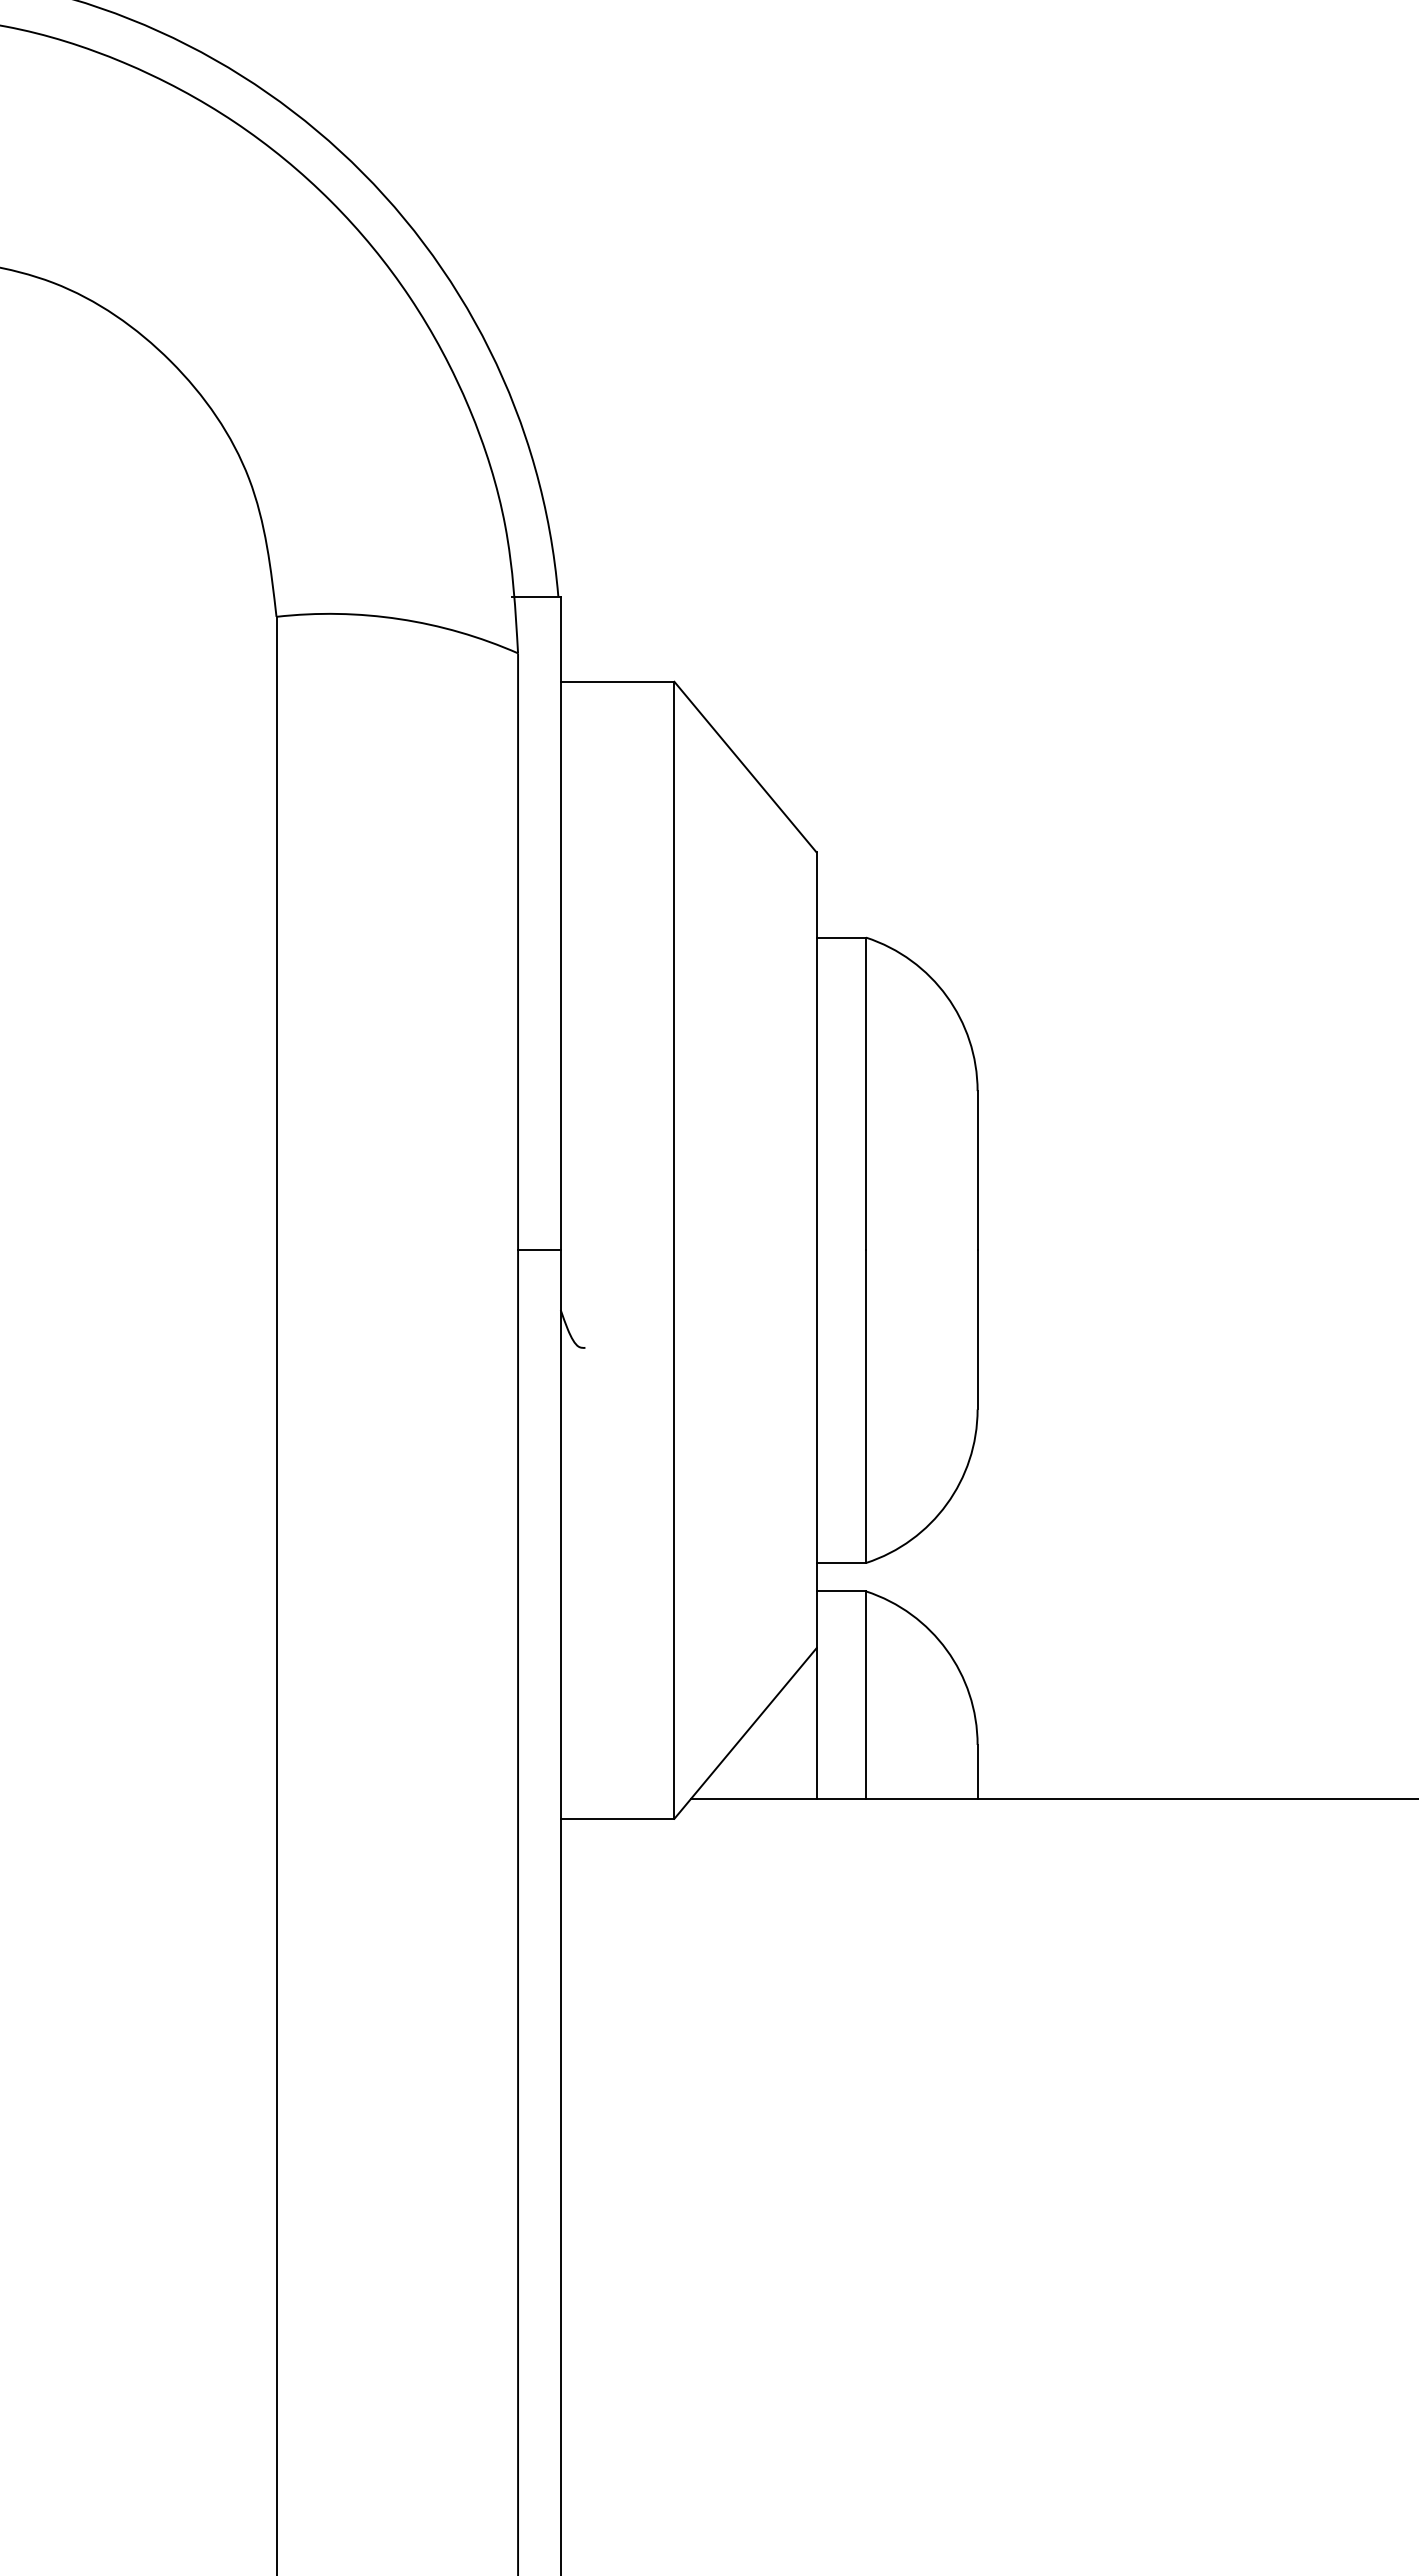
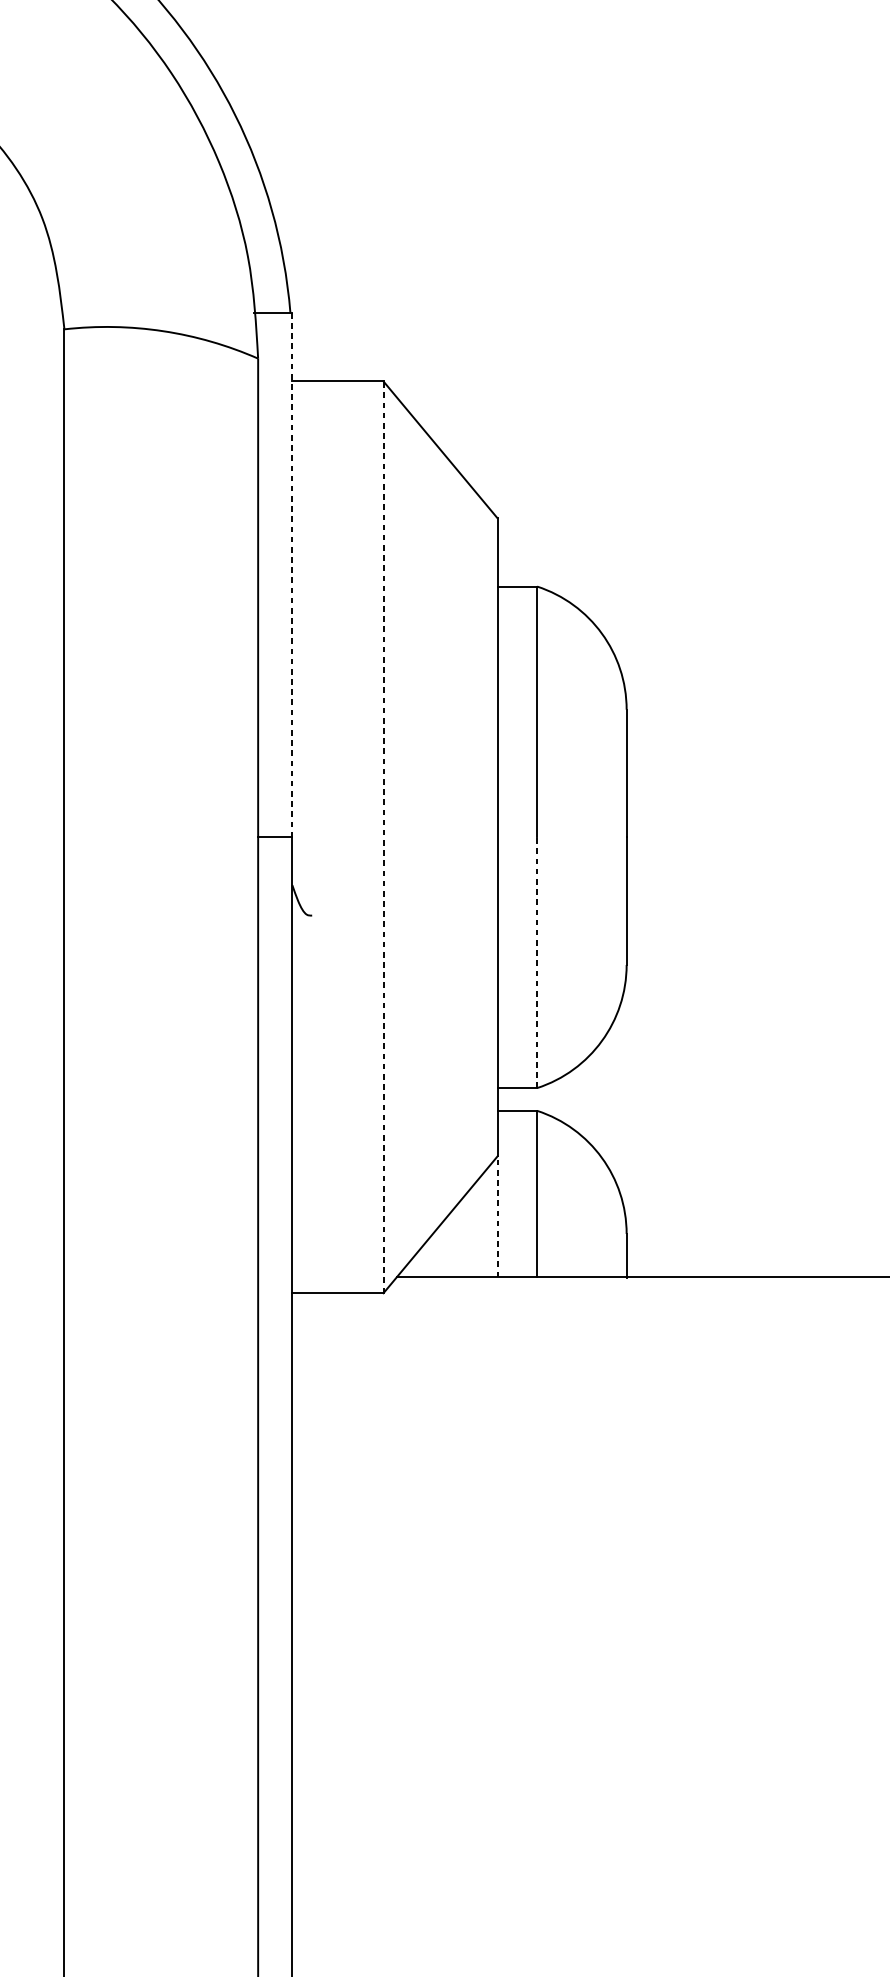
line: (560, 923) -> (292, 575), solid -> dashed
line: (674, 1250) -> (383, 837), solid -> dashed
line: (866, 1406) -> (537, 962), solid -> dashed
line: (816, 1723) -> (497, 1216), solid -> dashed

